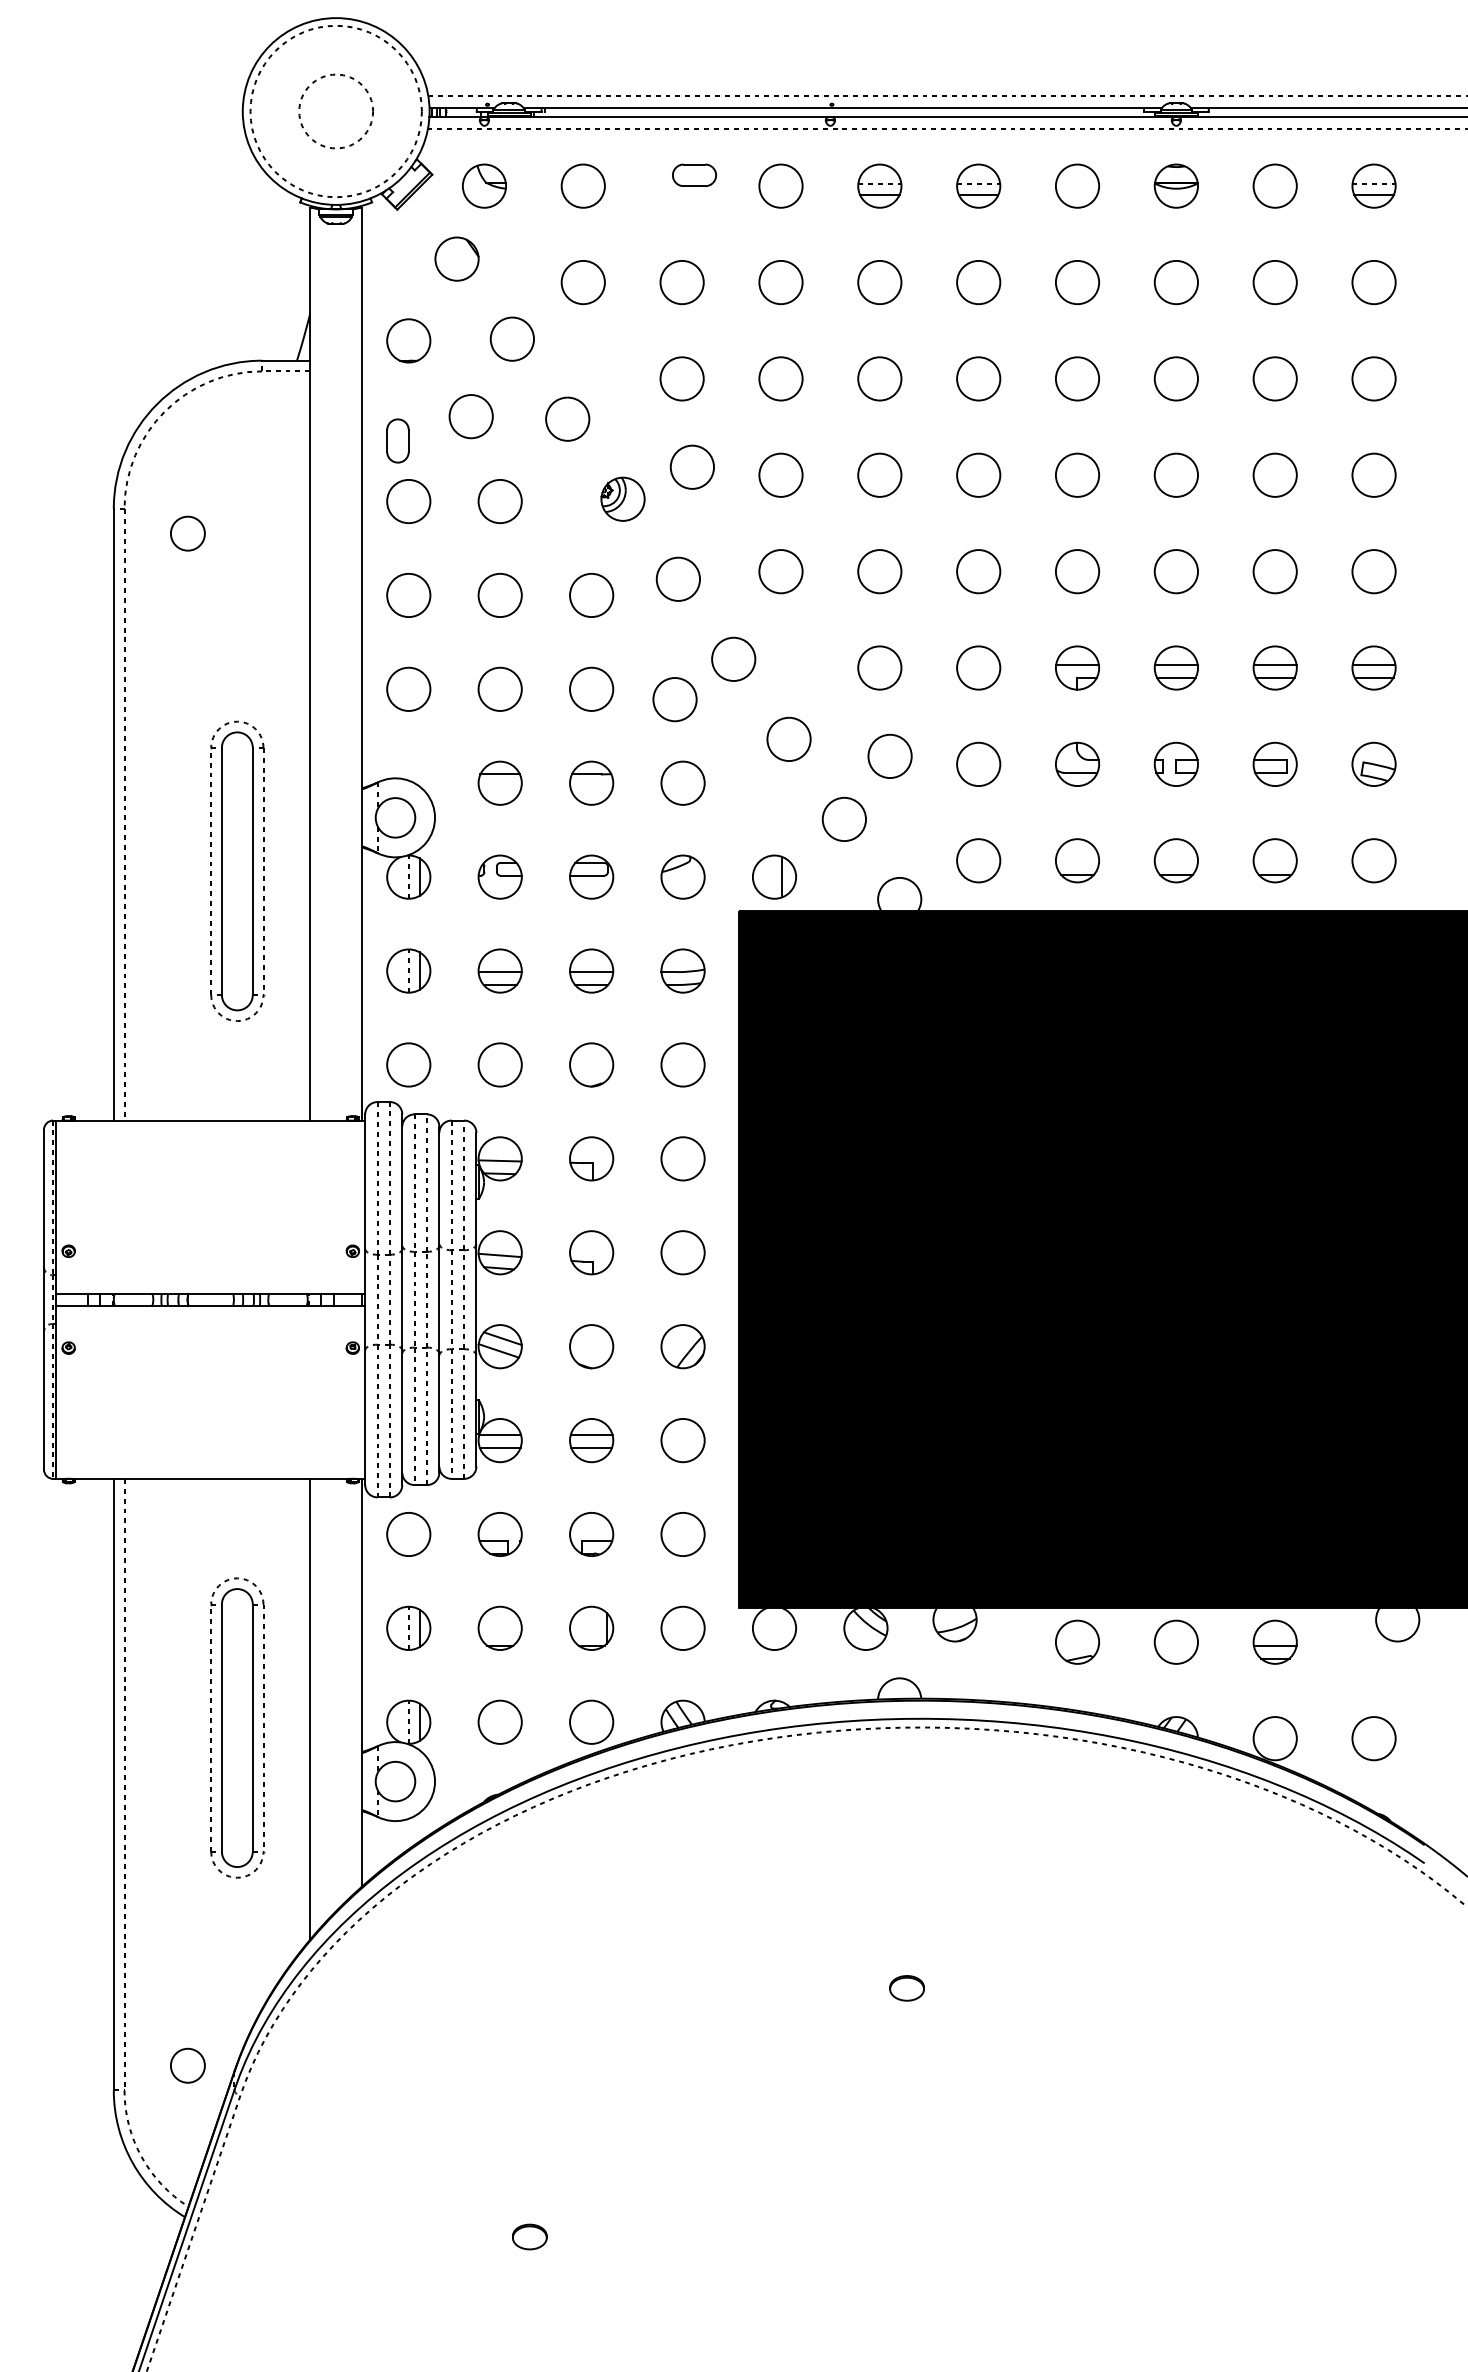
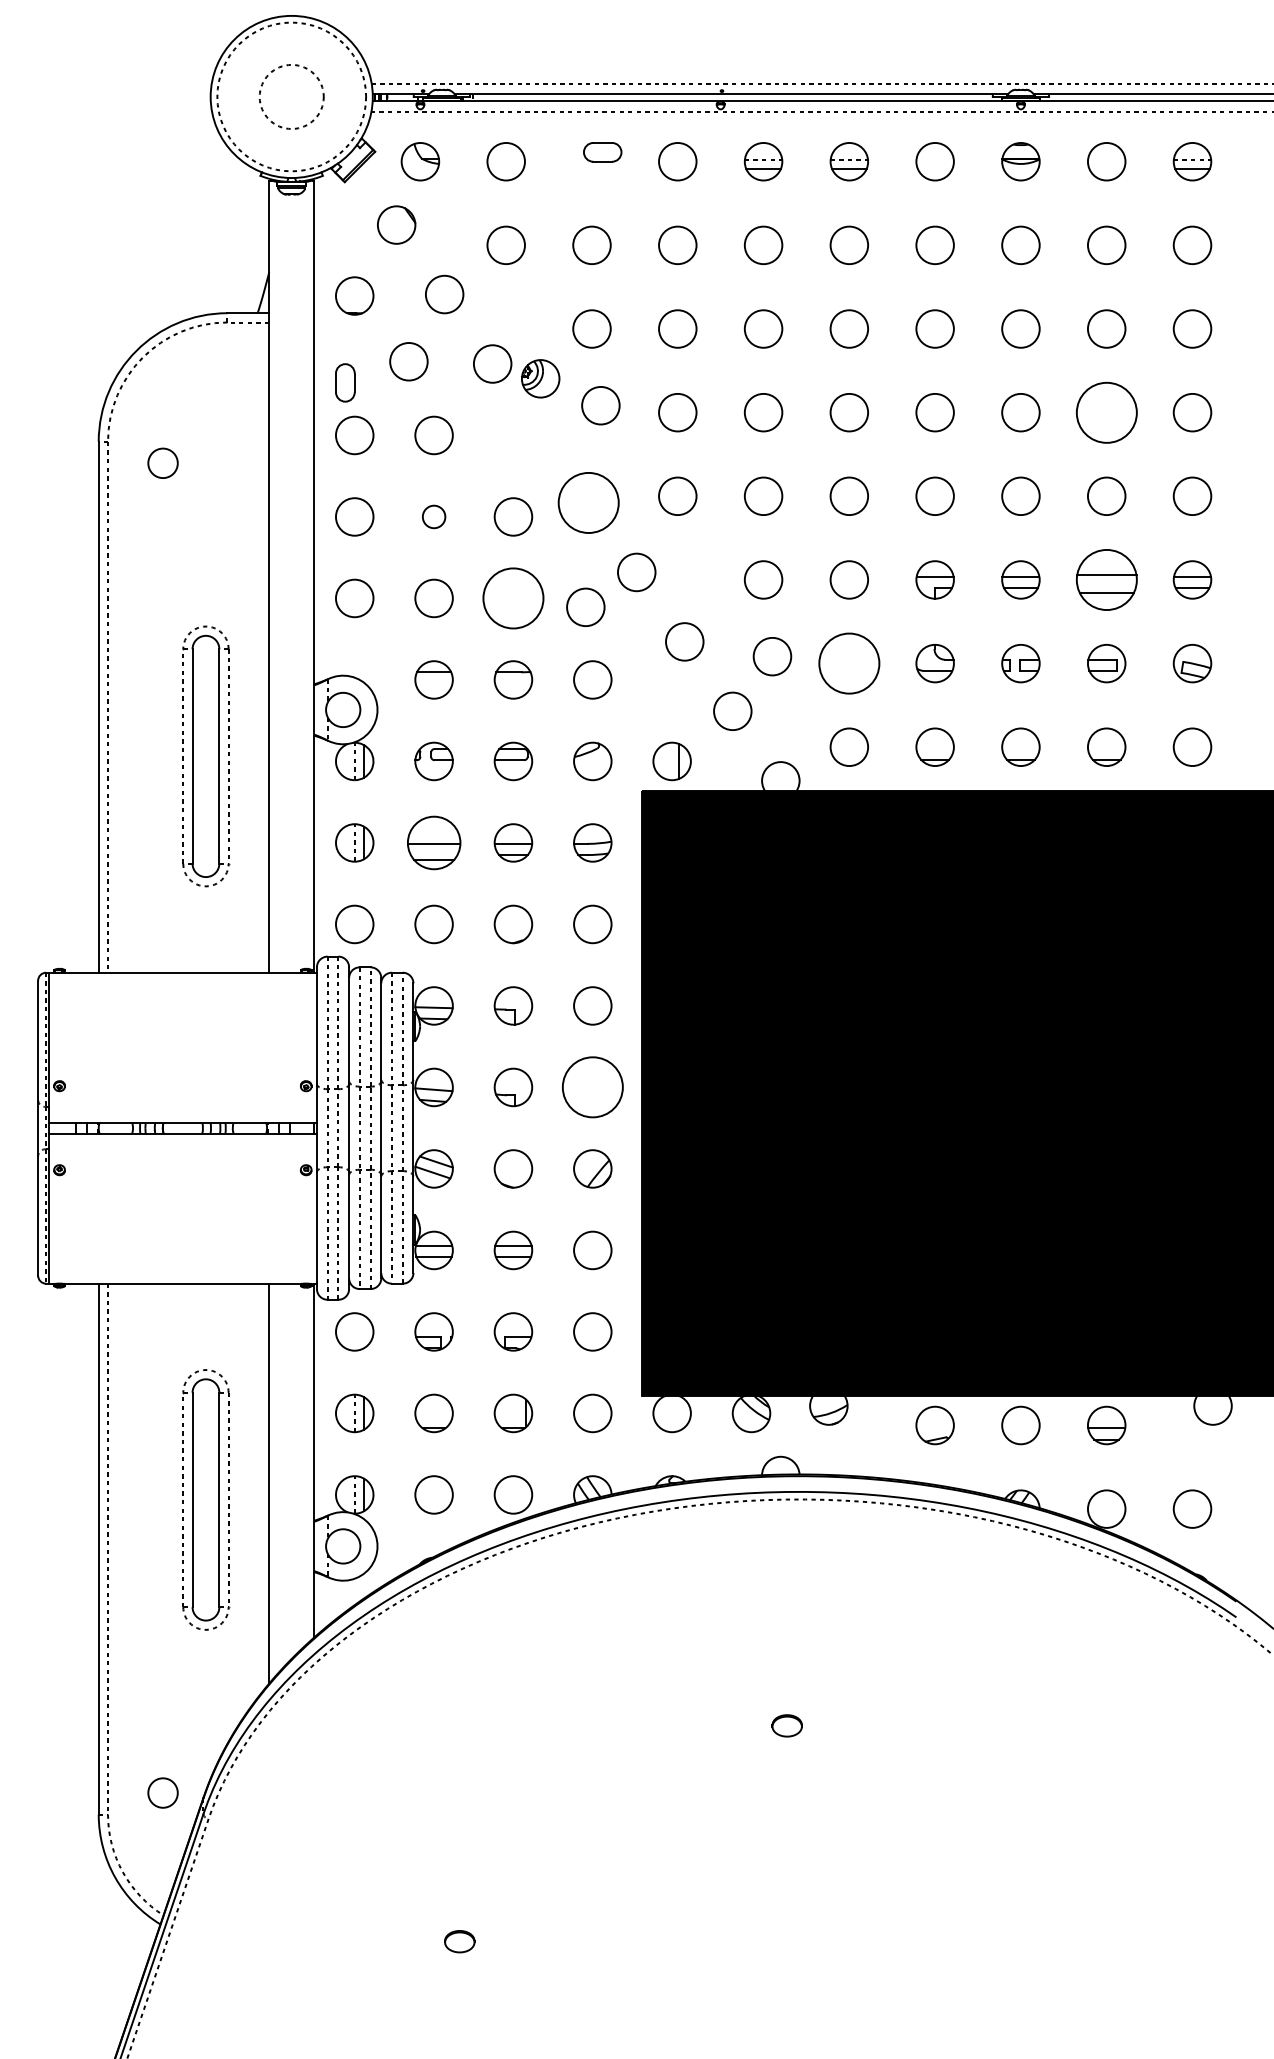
circle: (1274, 474) -> (1106, 411), size x1.6
part: (622, 498) -> (540, 378), moved
circle: (678, 578) -> (588, 502), size x1.6
circle: (499, 595) -> (433, 517), size x0.6
part: (1274, 667) -> (1106, 579), size x1.6
circle: (591, 688) -> (513, 597), size x1.6
circle: (978, 764) -> (849, 663), size x1.6
part: (499, 970) -> (433, 842), size x1.4
circle: (682, 1252) -> (592, 1087), size x1.6

